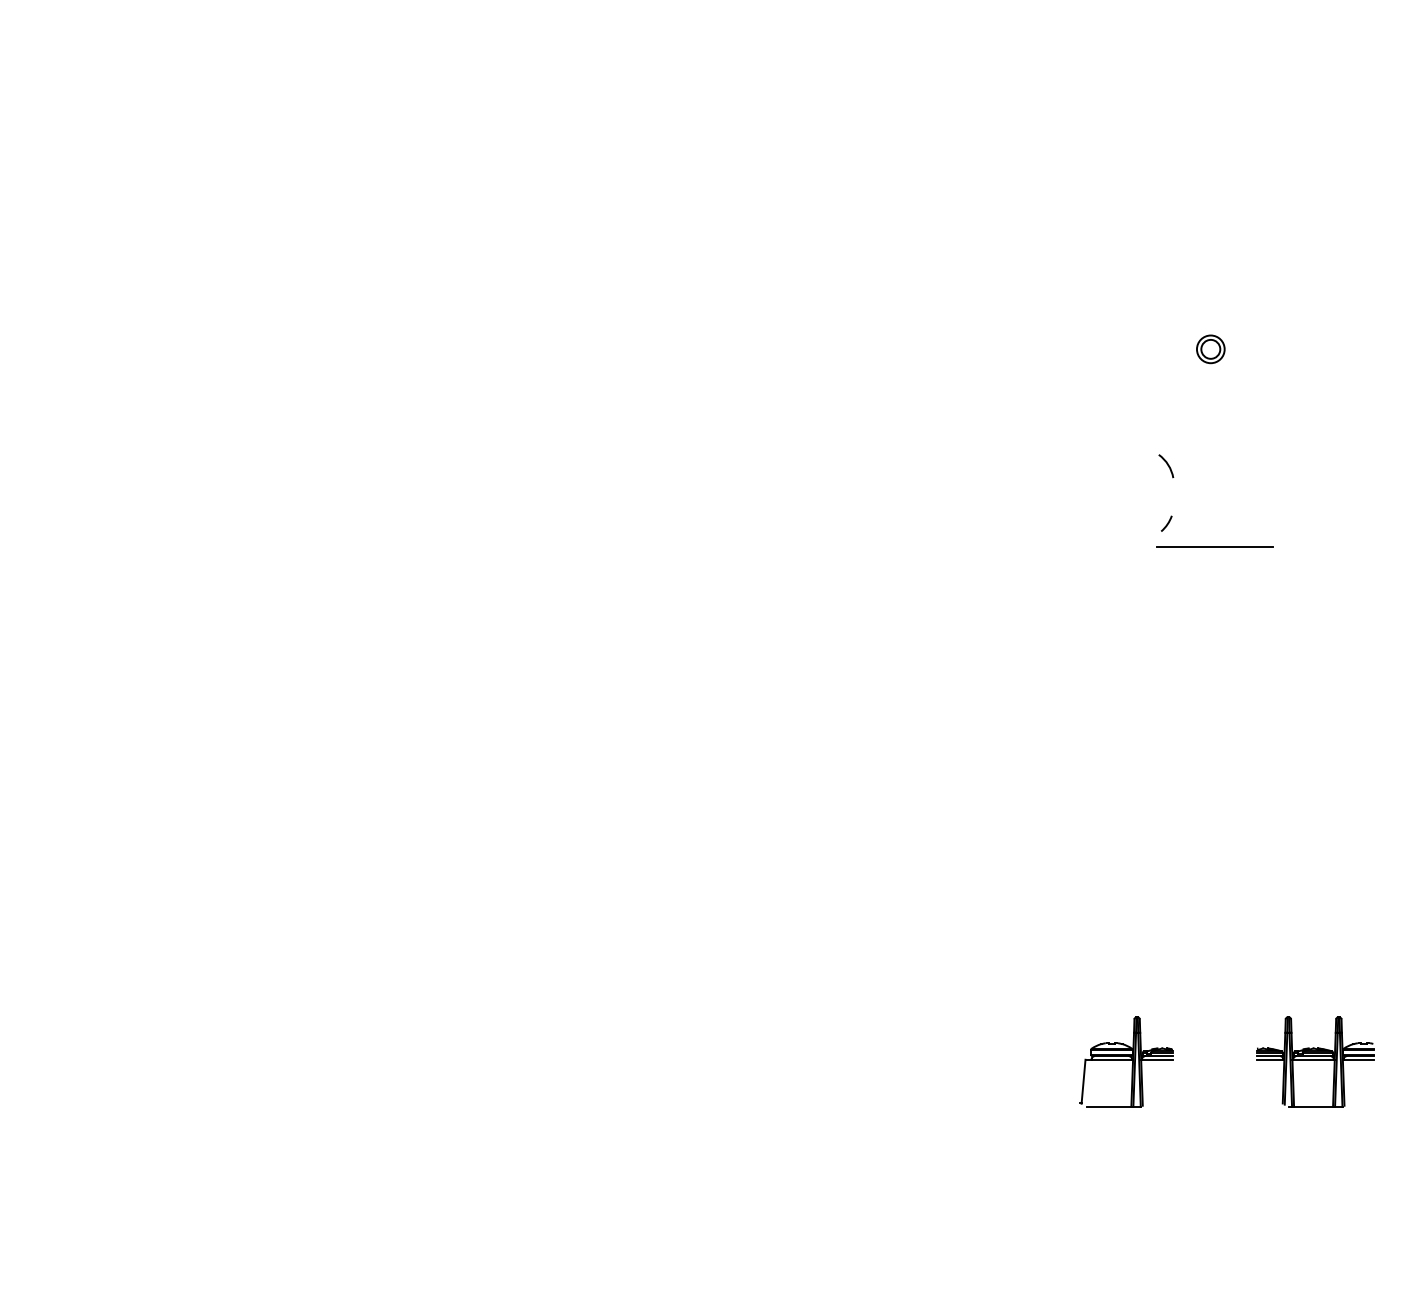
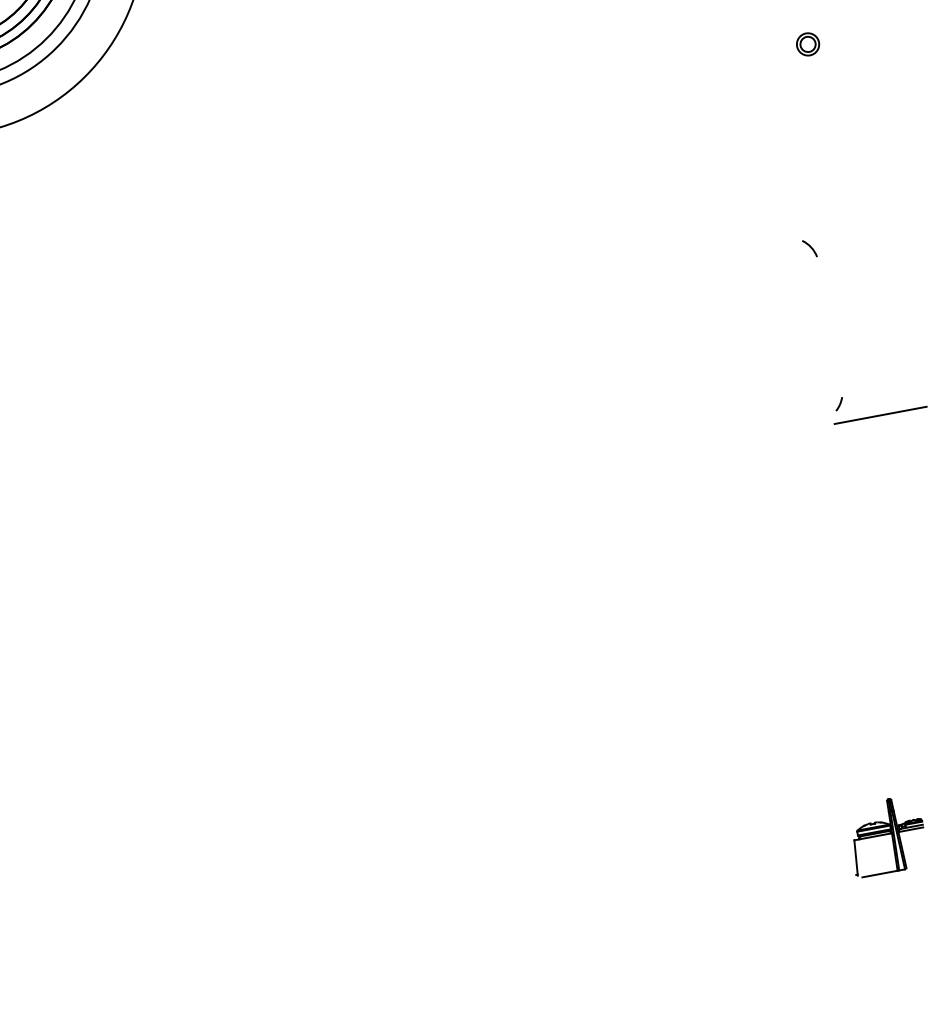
part: (1210, 349) -> (807, 44), moved
part: (1166, 466) -> (810, 248), moved

